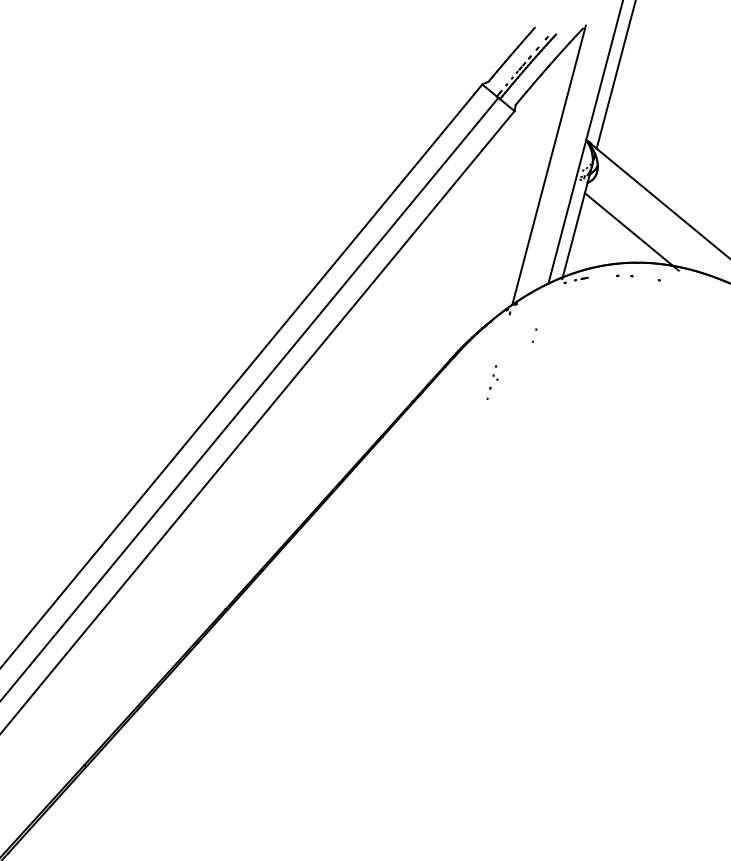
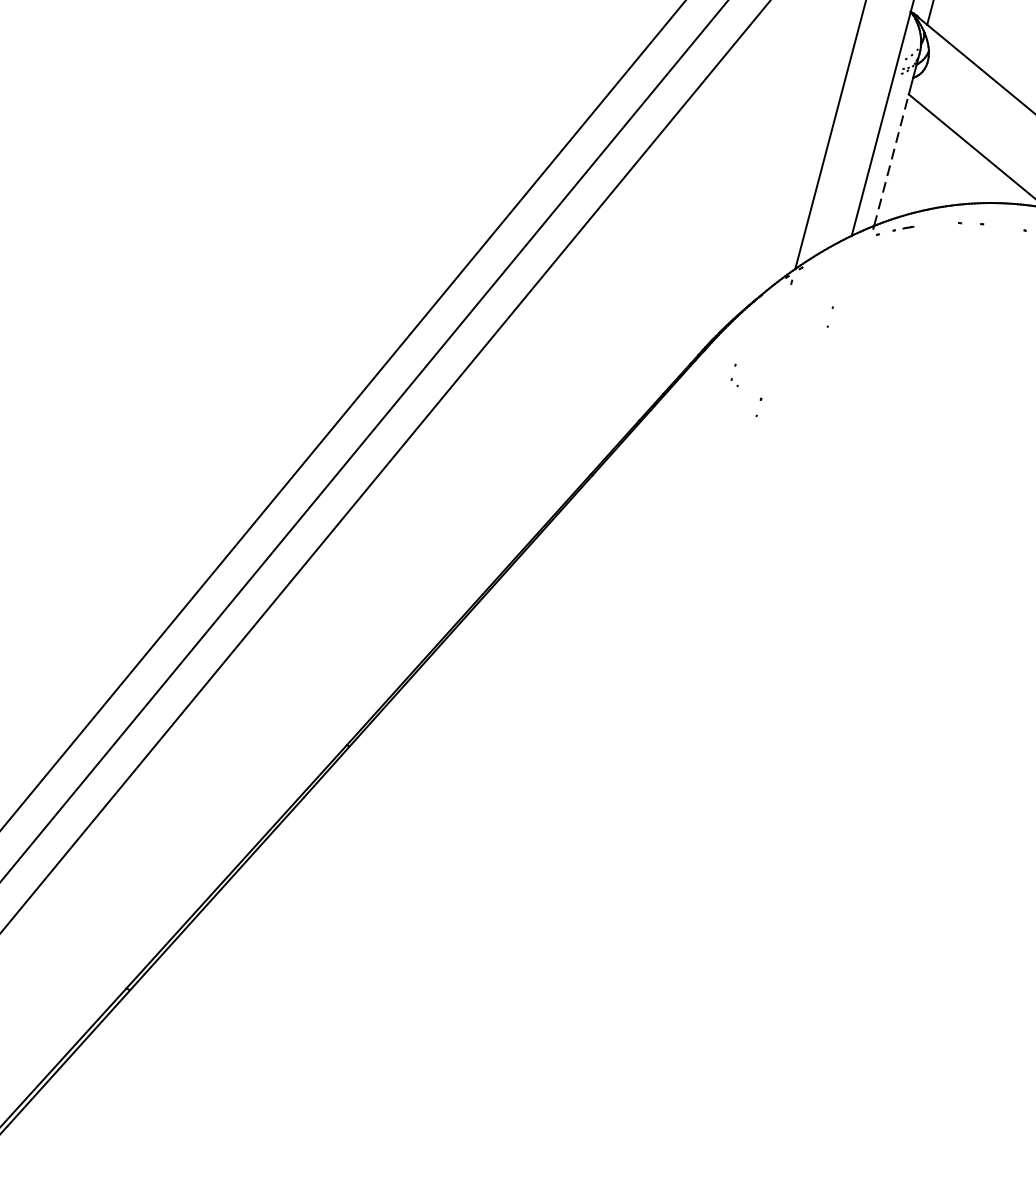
line: (573, 234) -> (890, 158), solid -> dashed
part: (495, 372) -> (734, 374), moved

